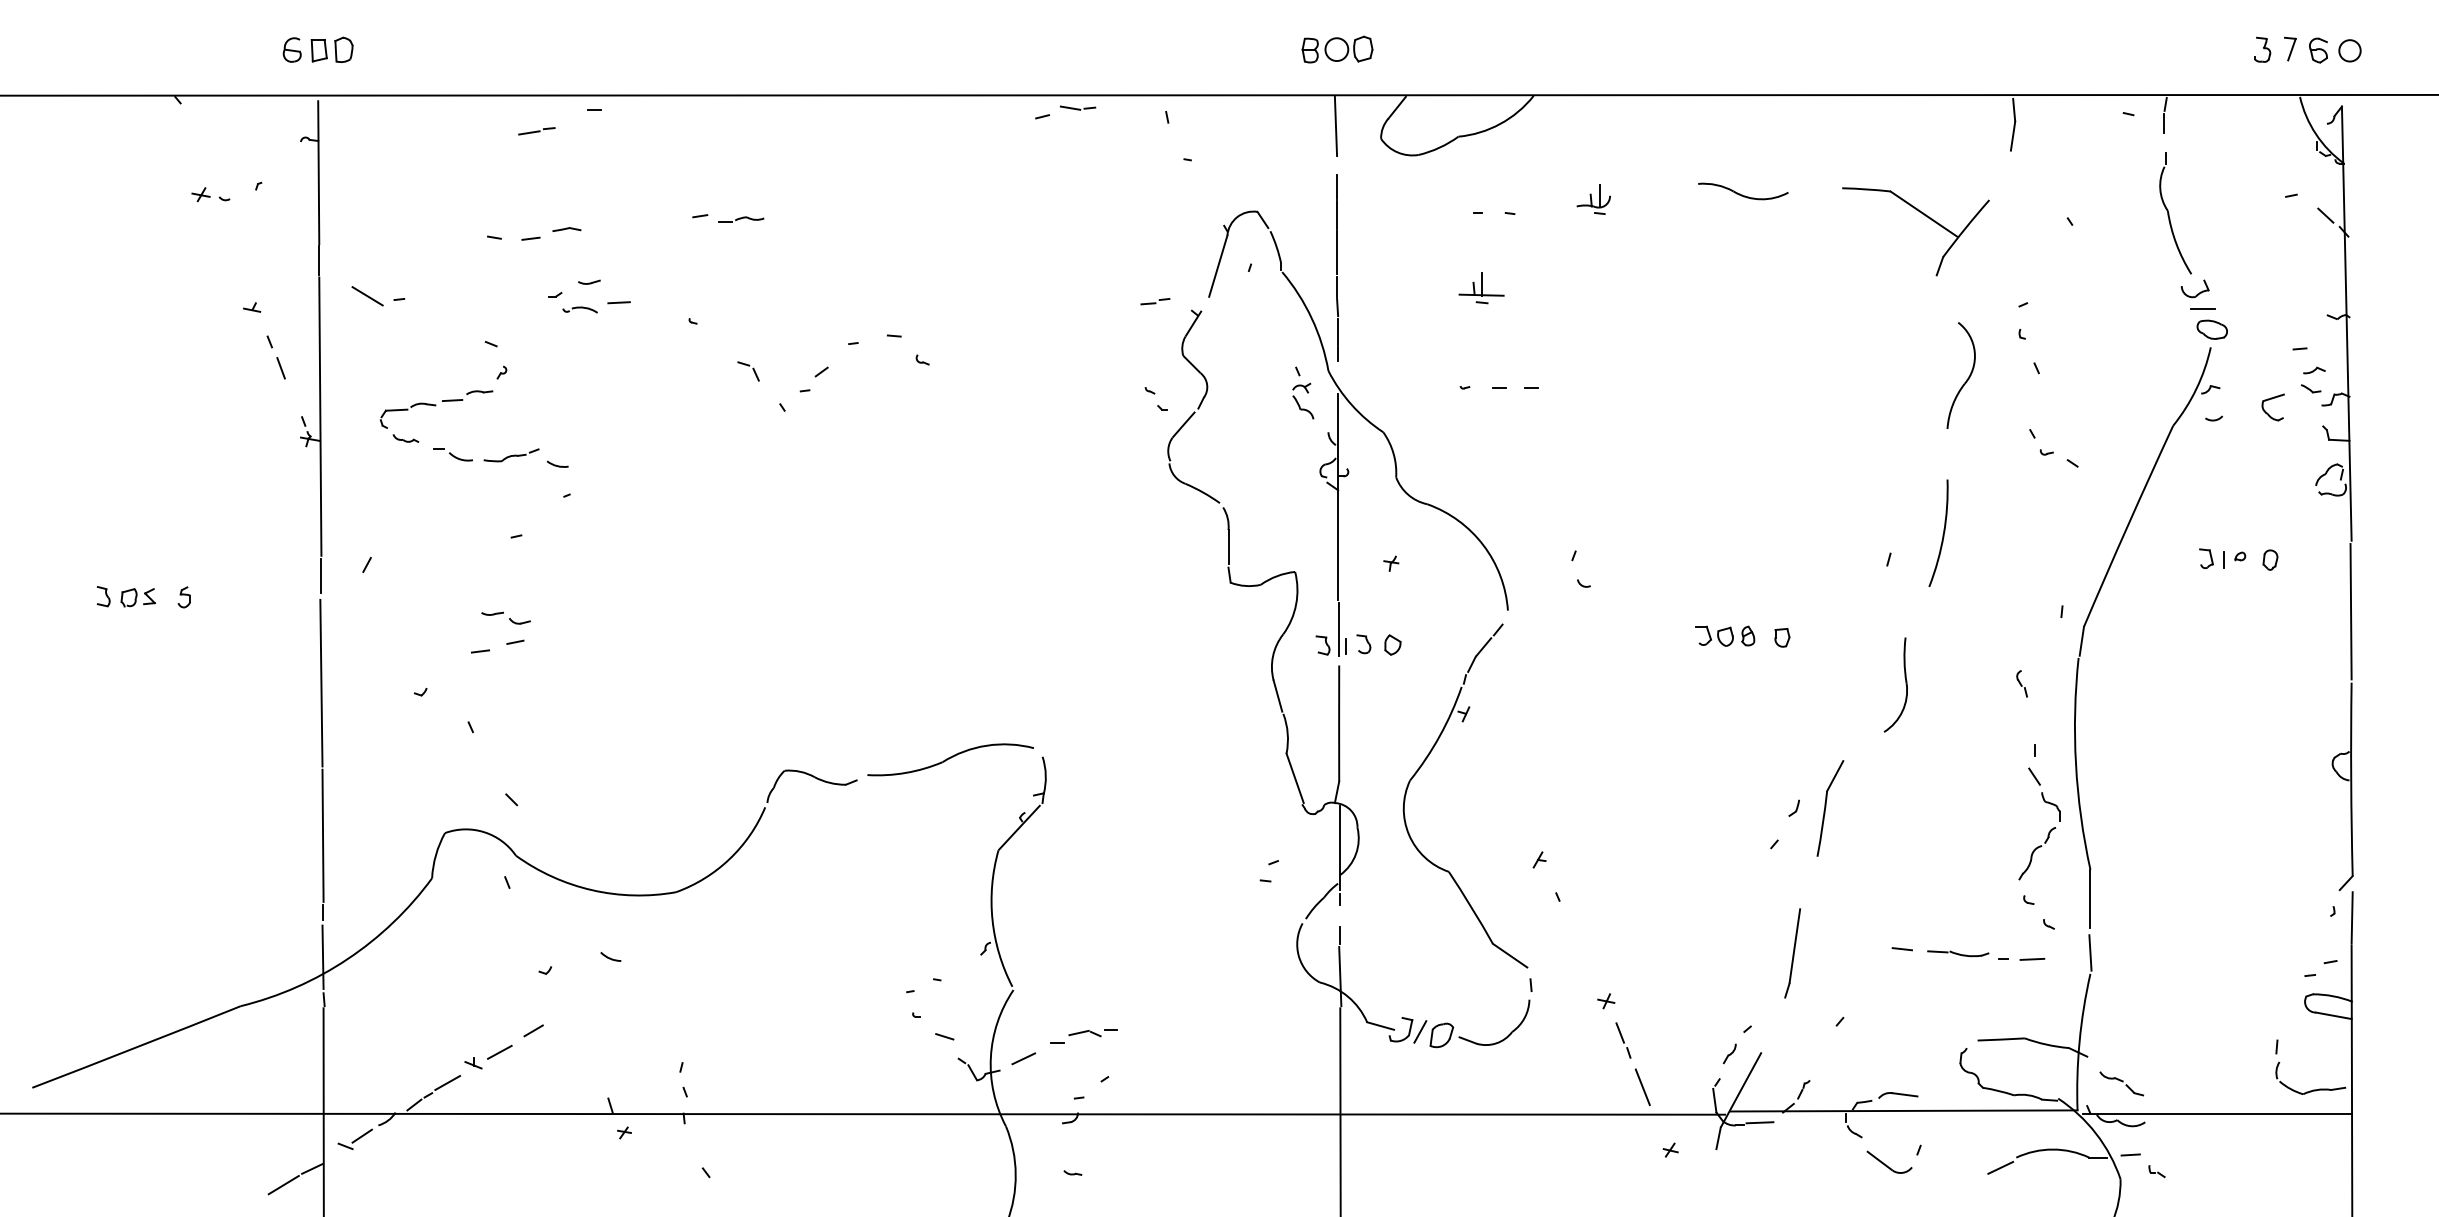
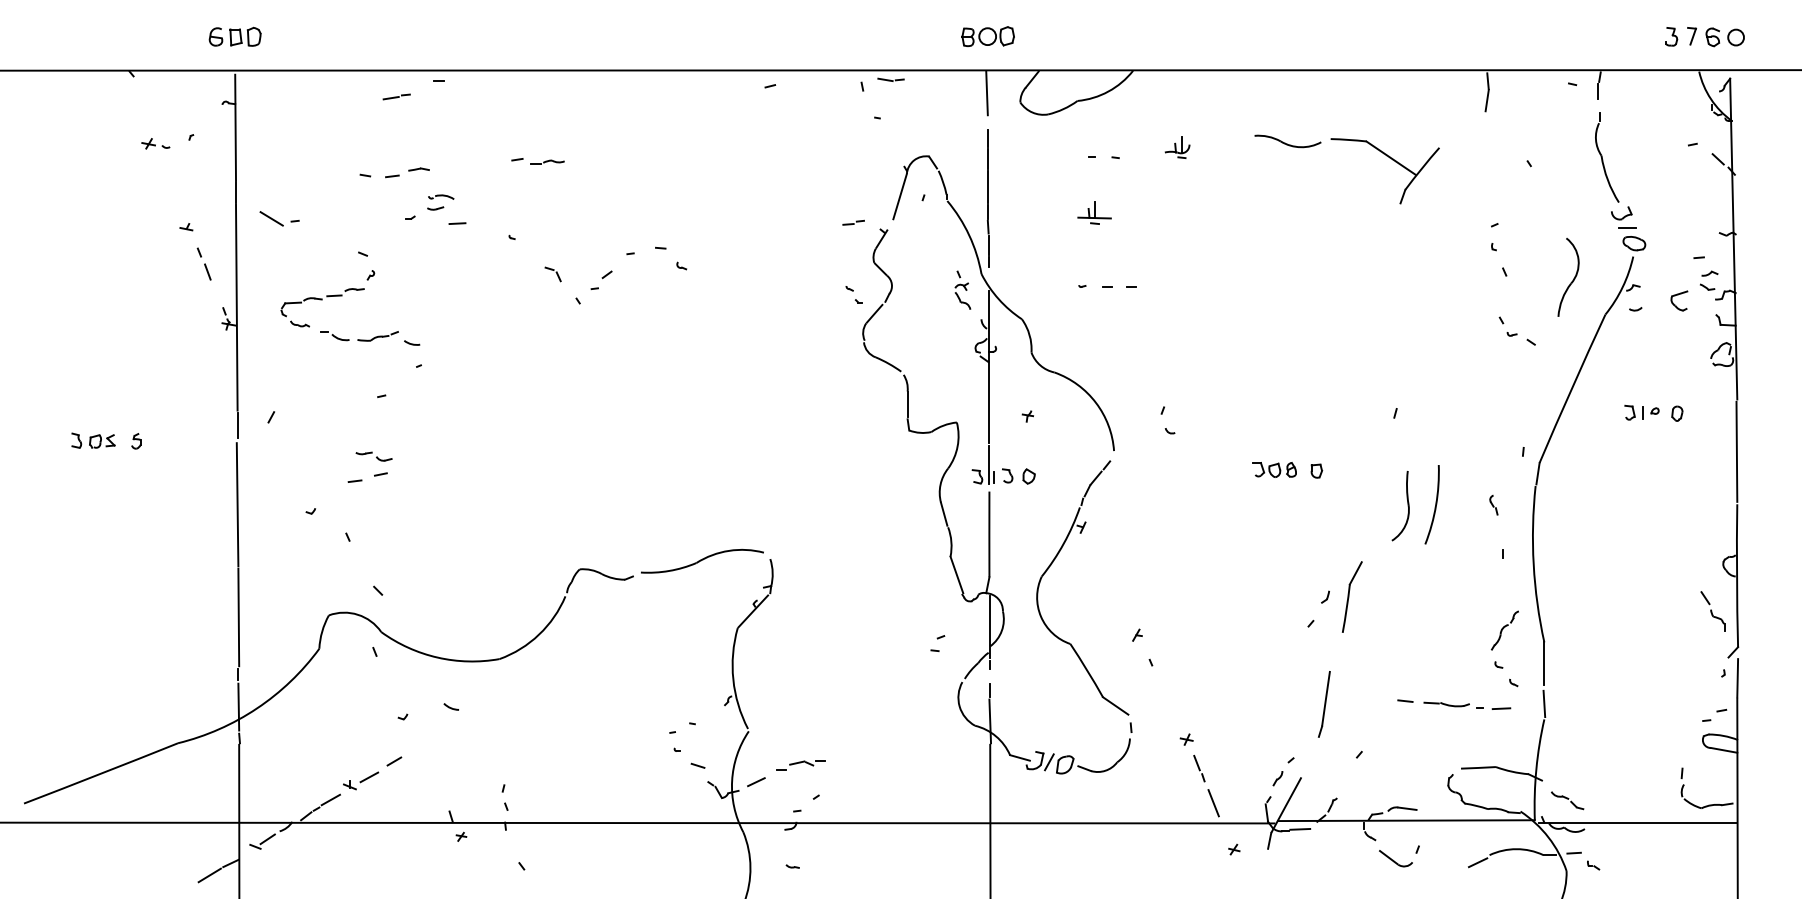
part: (1078, 107) -> (891, 79), moved
part: (1925, 216) -> (1392, 159), moved
part: (579, 309) -> (440, 196), moved
part: (1966, 379) -> (1572, 280), moved
arc: (1942, 534) -> (1435, 505), moved
part: (2044, 794) -> (1712, 611), moved

